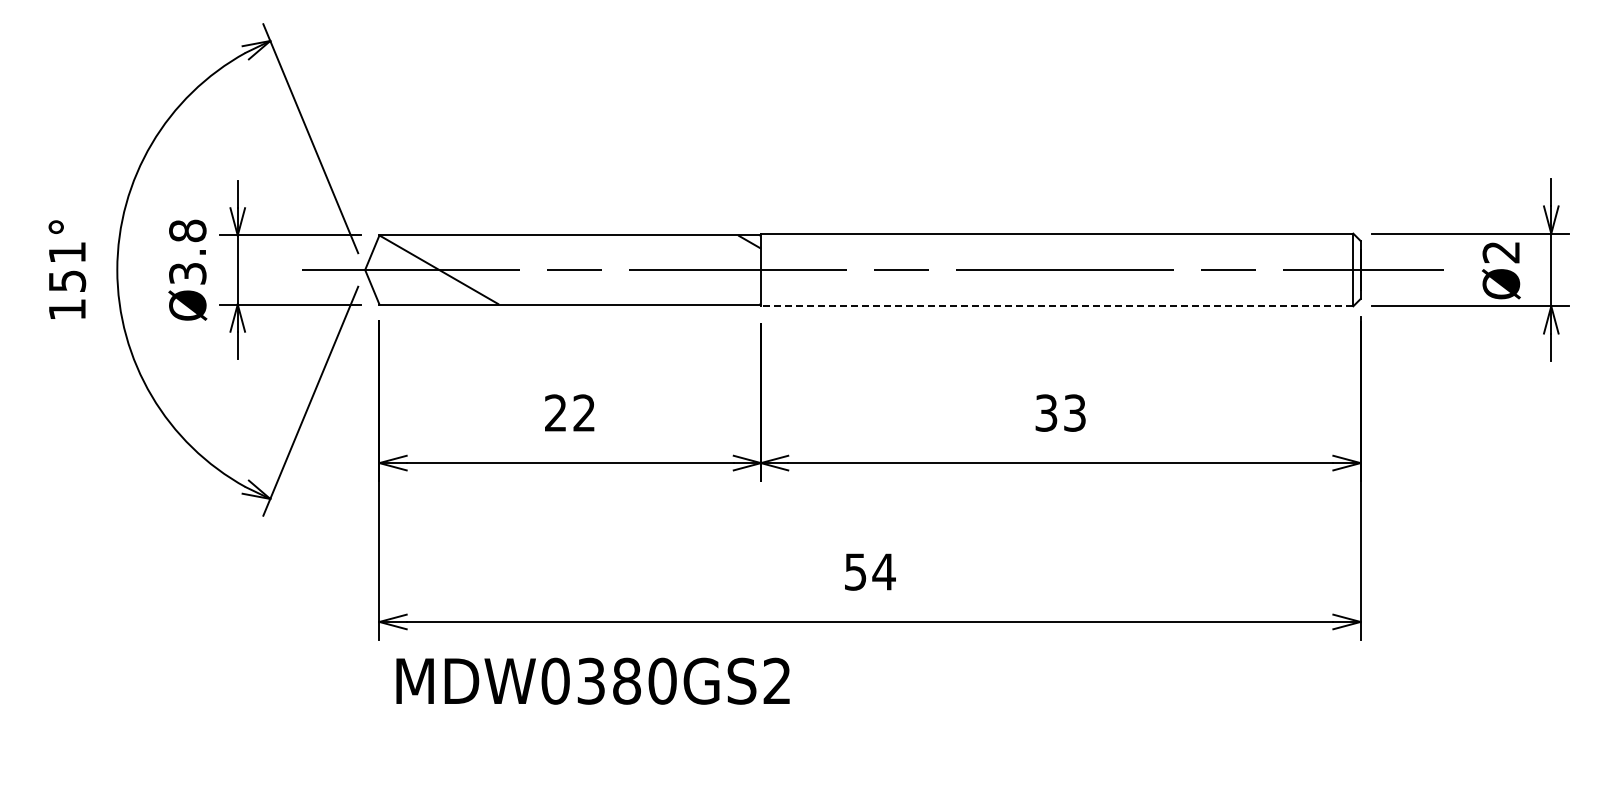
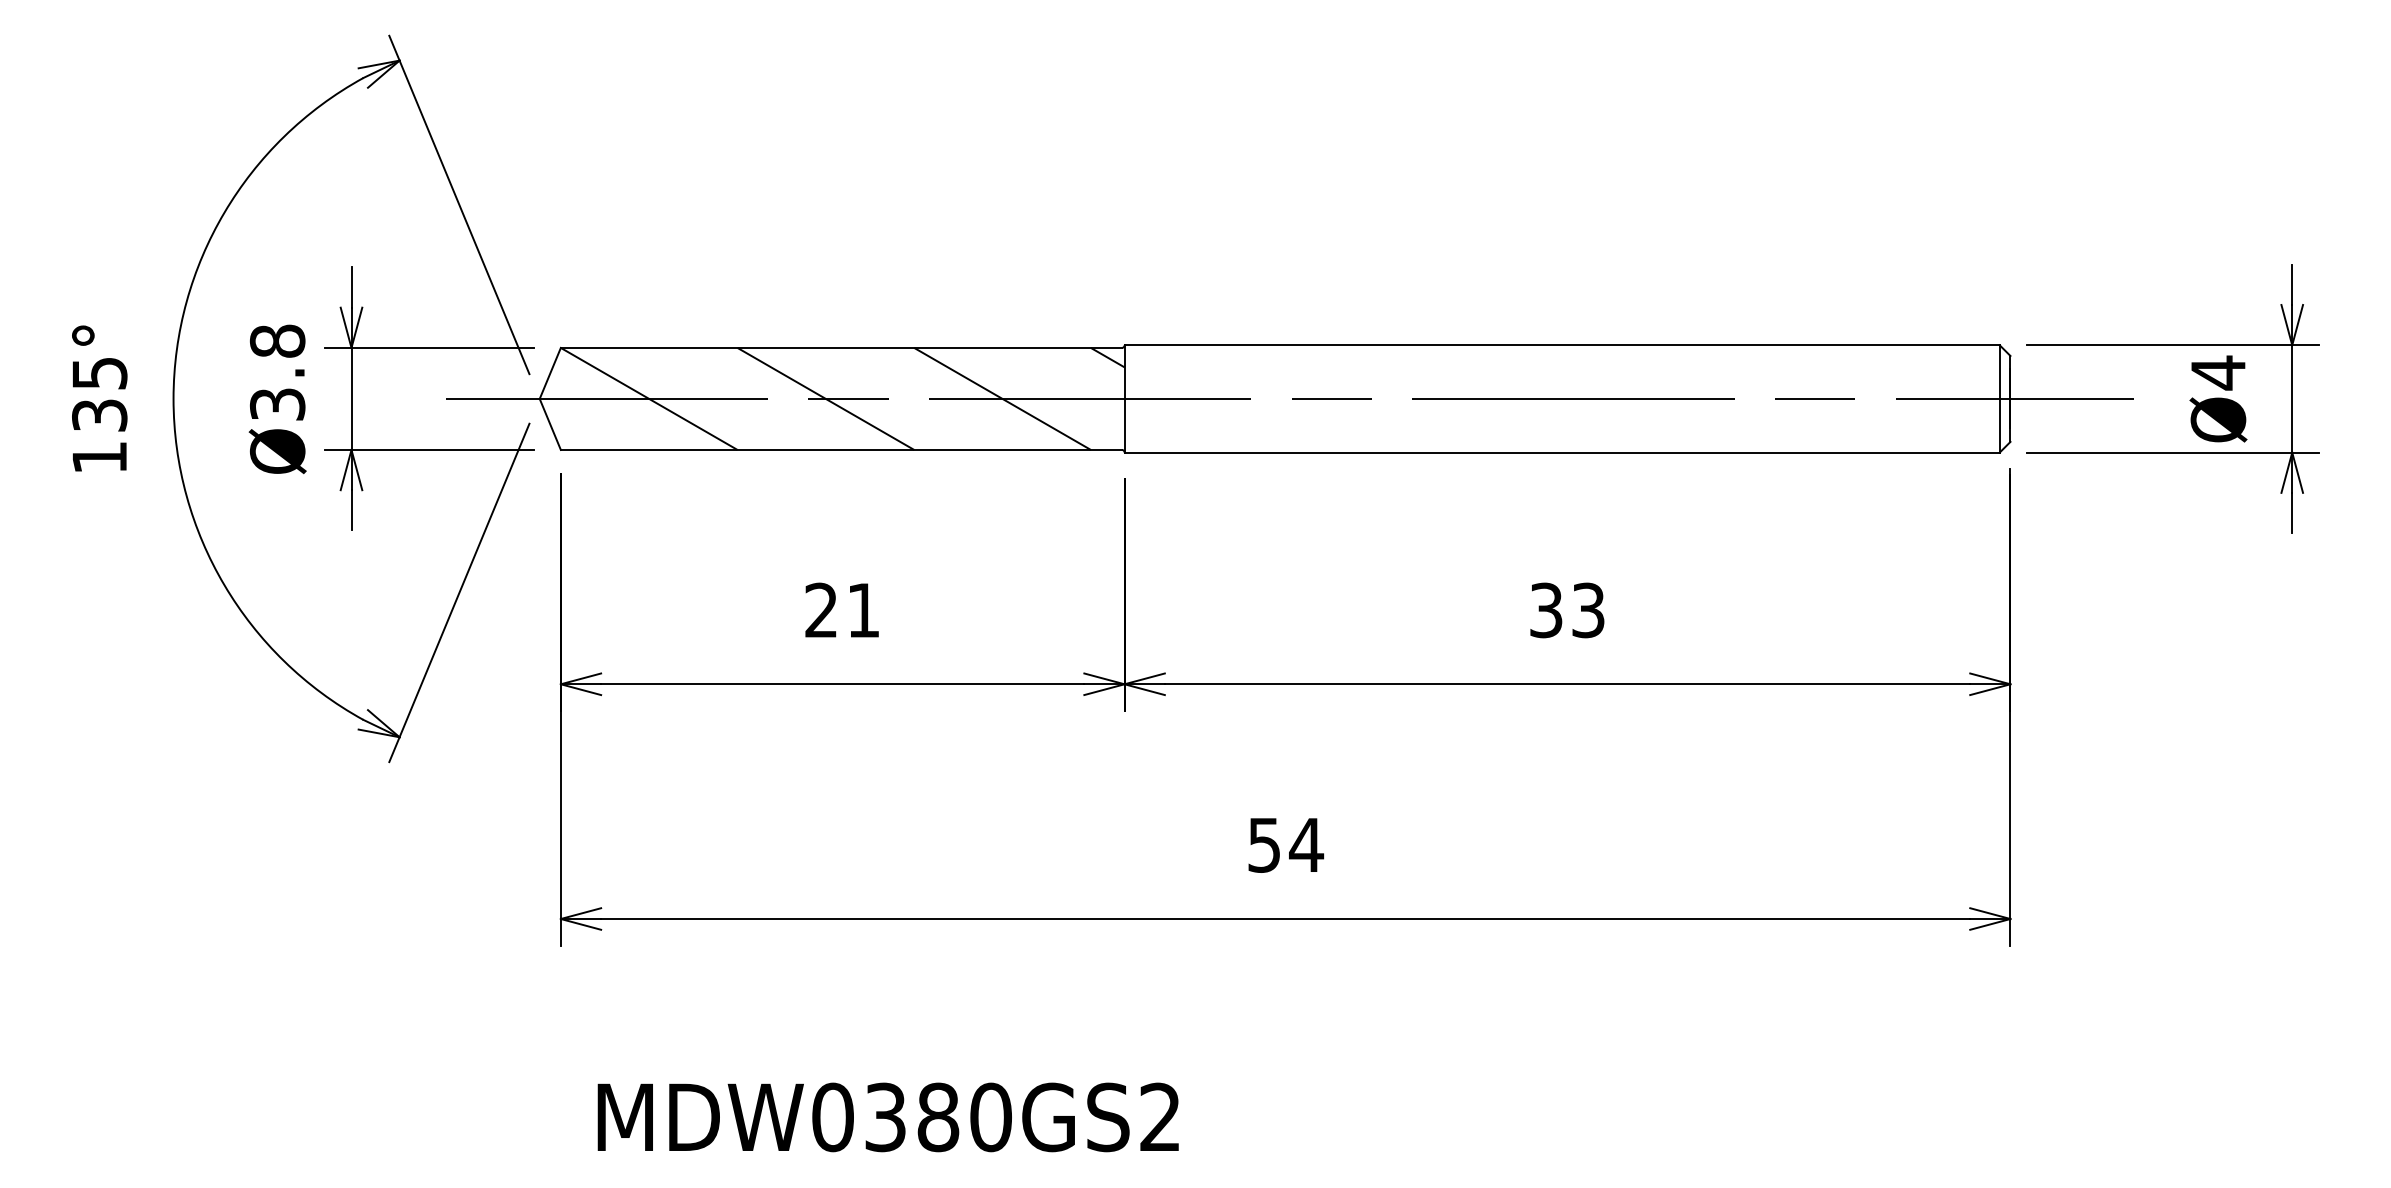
text: (1500, 252) -> (2217, 373), Ø2 -> Ø4
text: (67, 266) -> (99, 393), 151° -> 135°
line: (558, 269) -> (825, 398), added
line: (678, 269) -> (1002, 398), added
line: (1056, 306) -> (1561, 452), dashed -> solid
text: (583, 412) -> (862, 609), 22 -> 21
text: (592, 680) -> (887, 1116), moved

